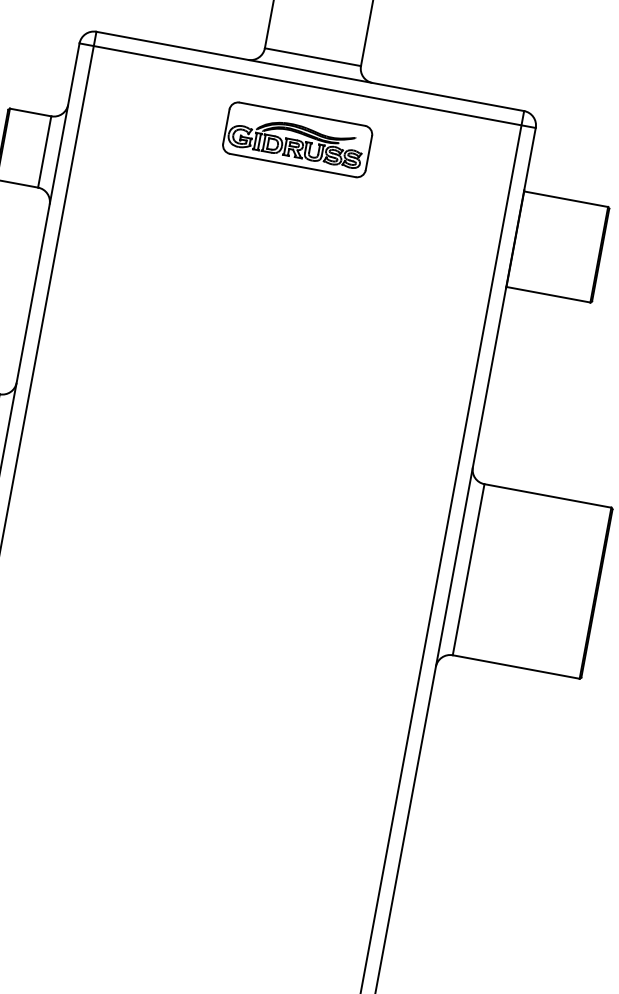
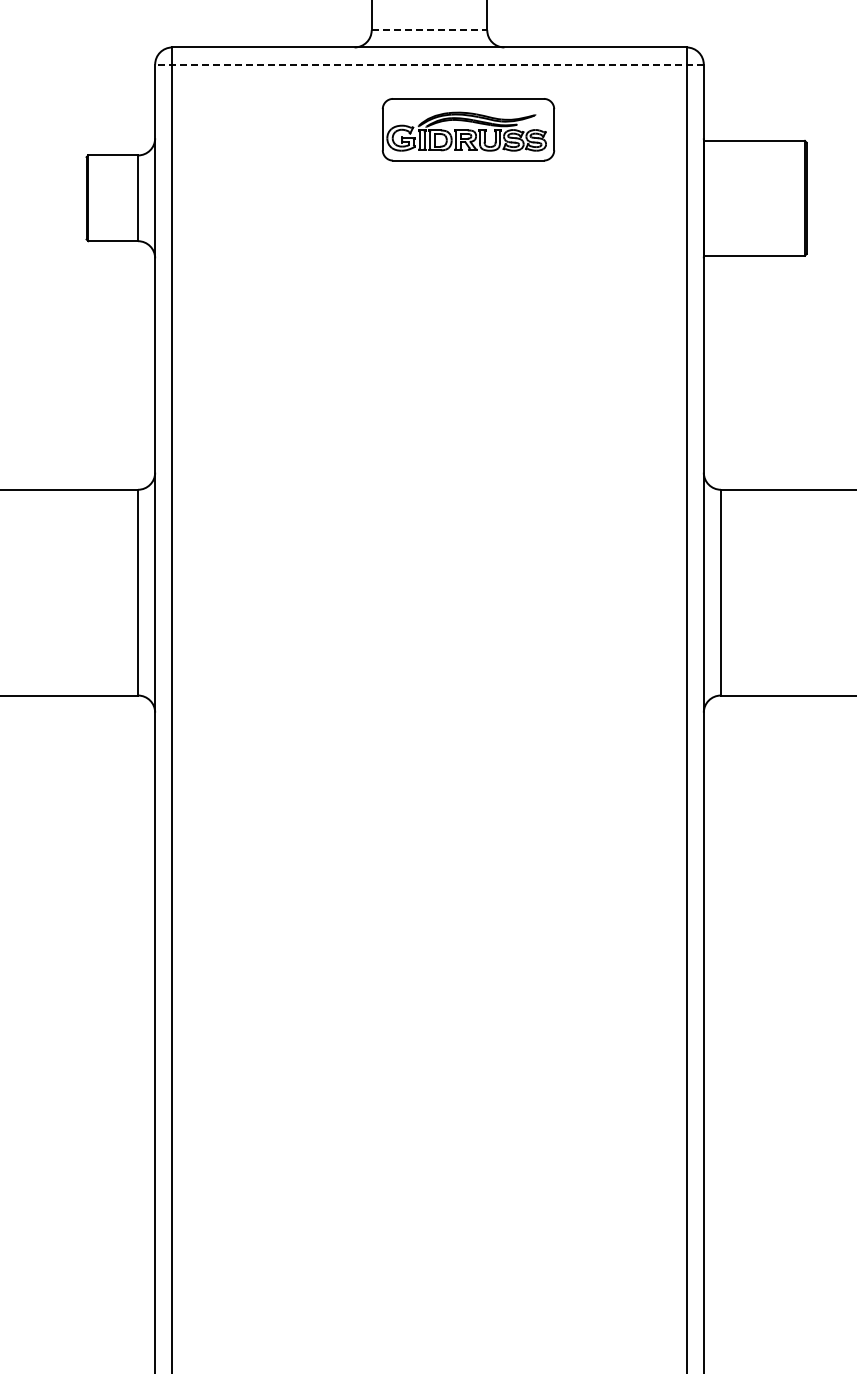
line: (312, 57) -> (429, 30), solid -> dashed
line: (307, 85) -> (429, 64), solid -> dashed
part: (297, 139) -> (468, 129), moved

